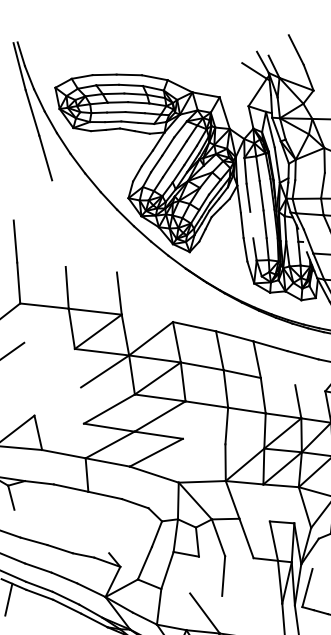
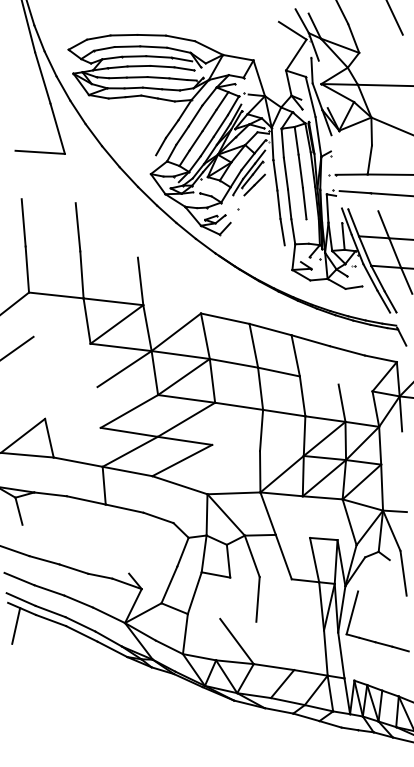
line: (29, 178) -> (39, 151), added
line: (251, 225) -> (289, 204), added
line: (302, 240) -> (346, 221), added
line: (63, 245) -> (77, 227), added

